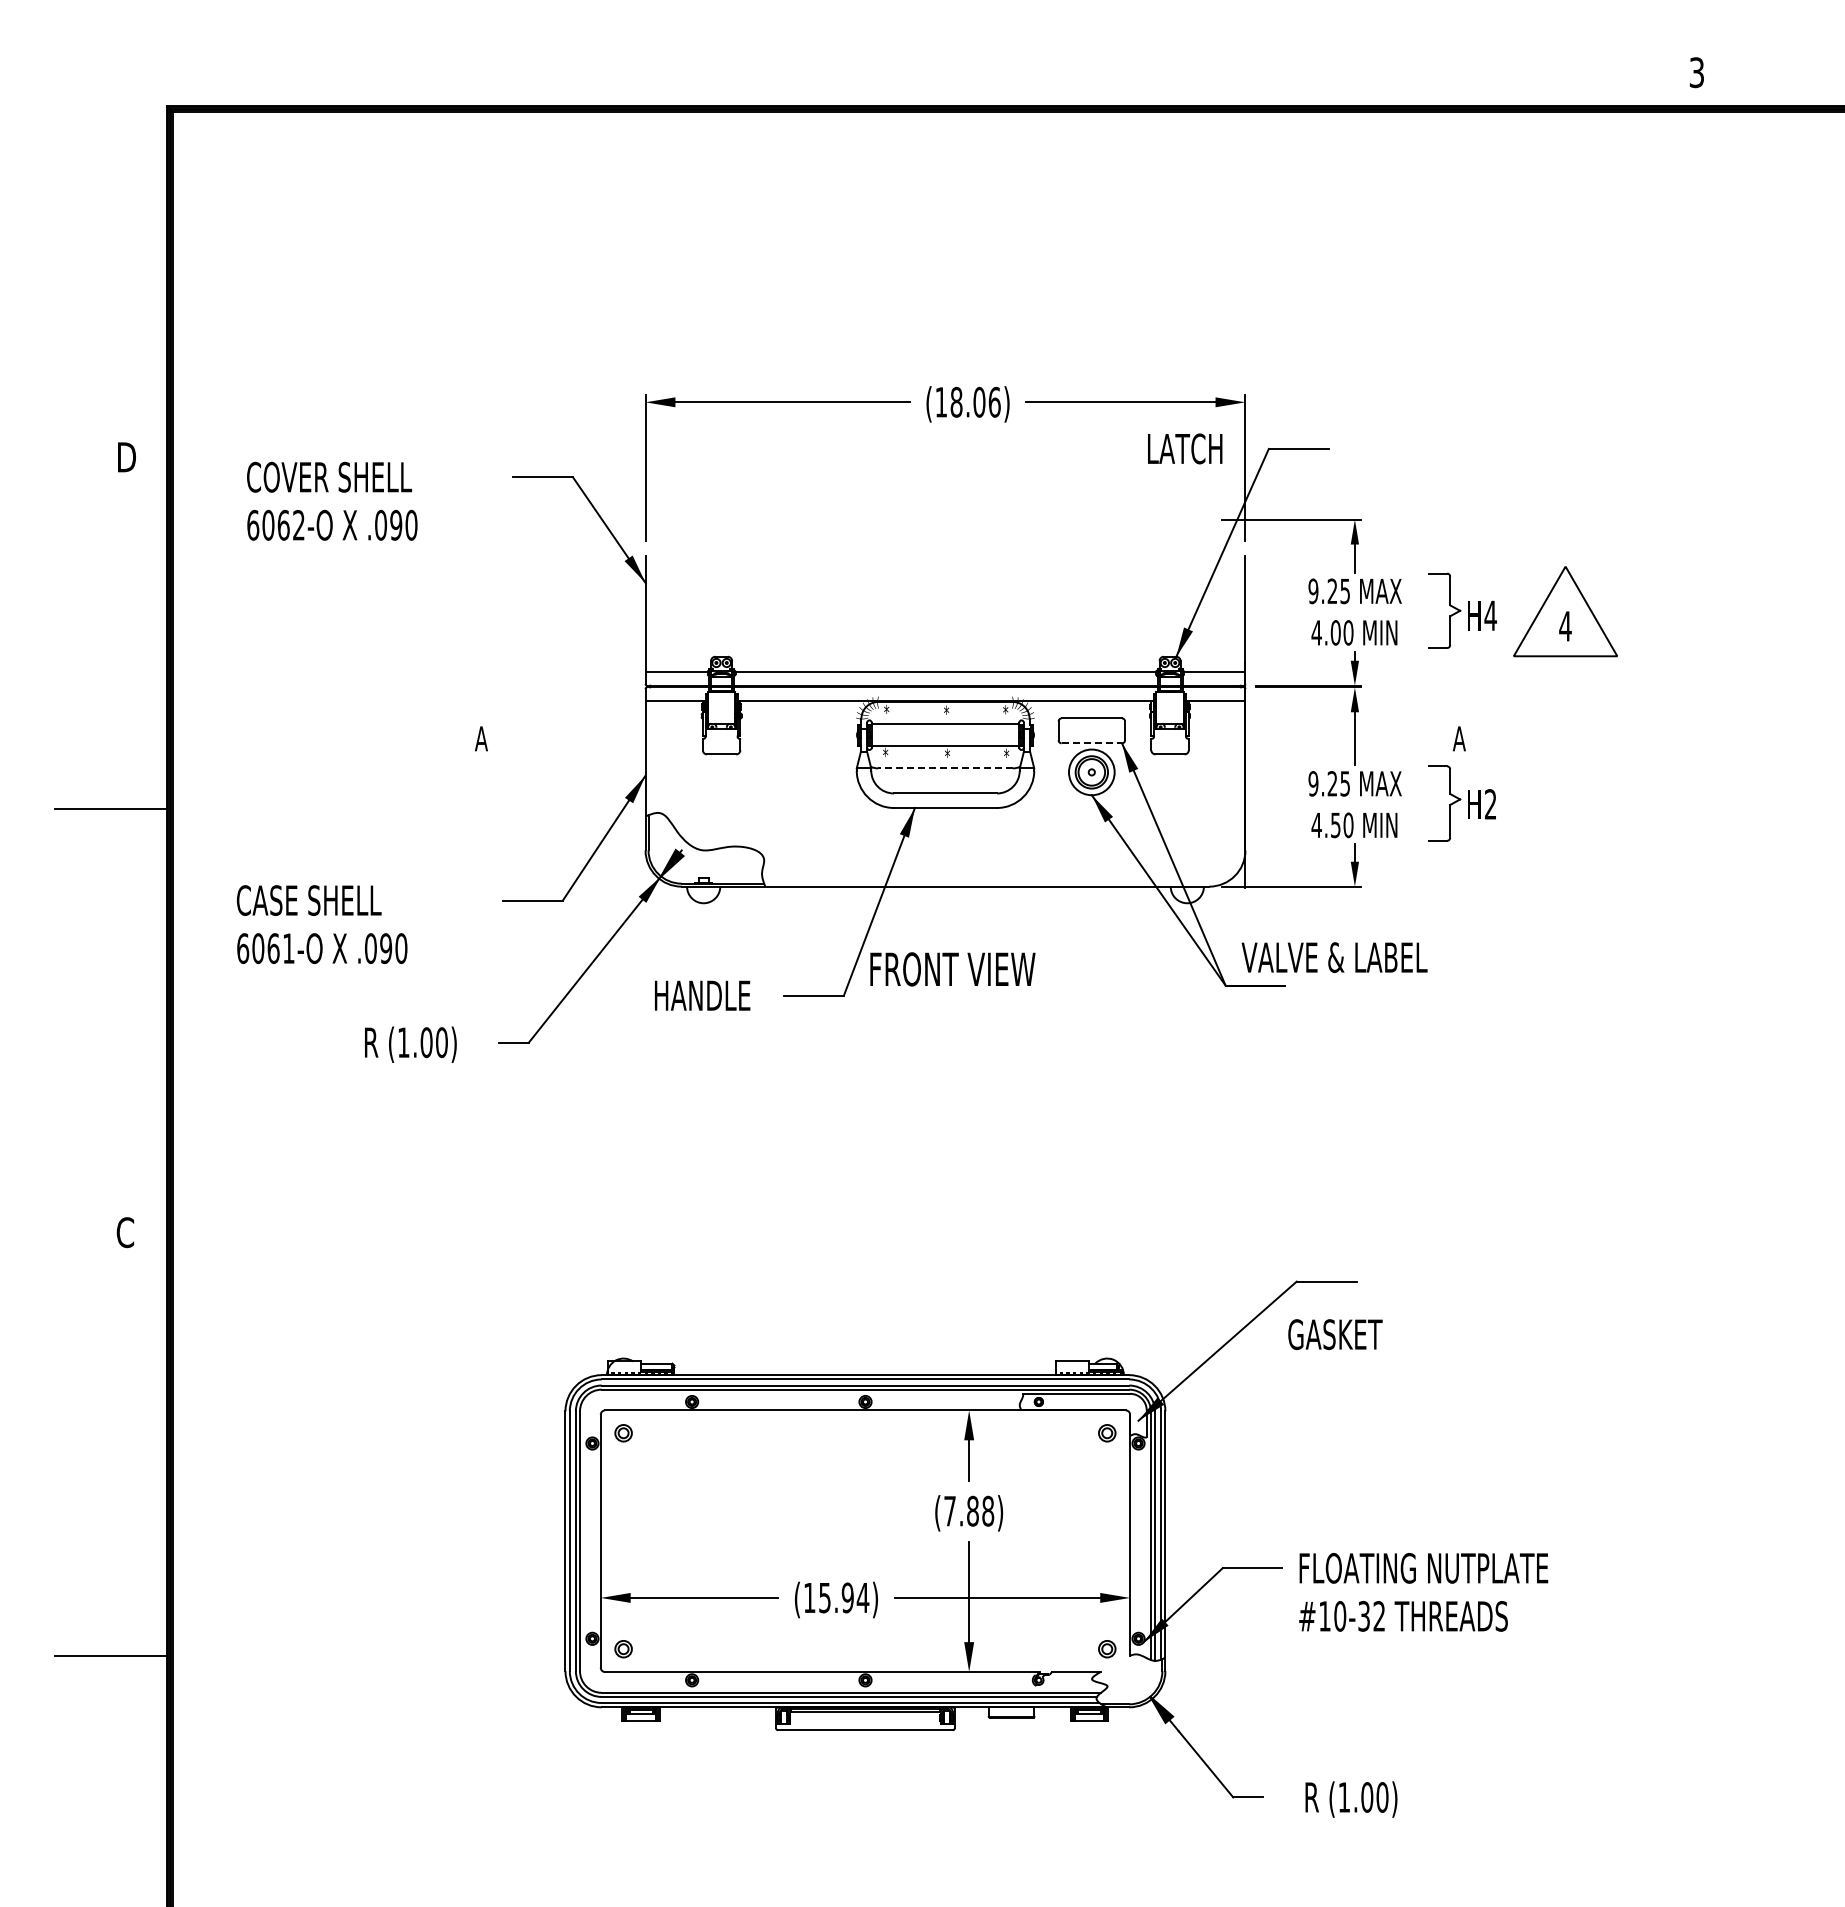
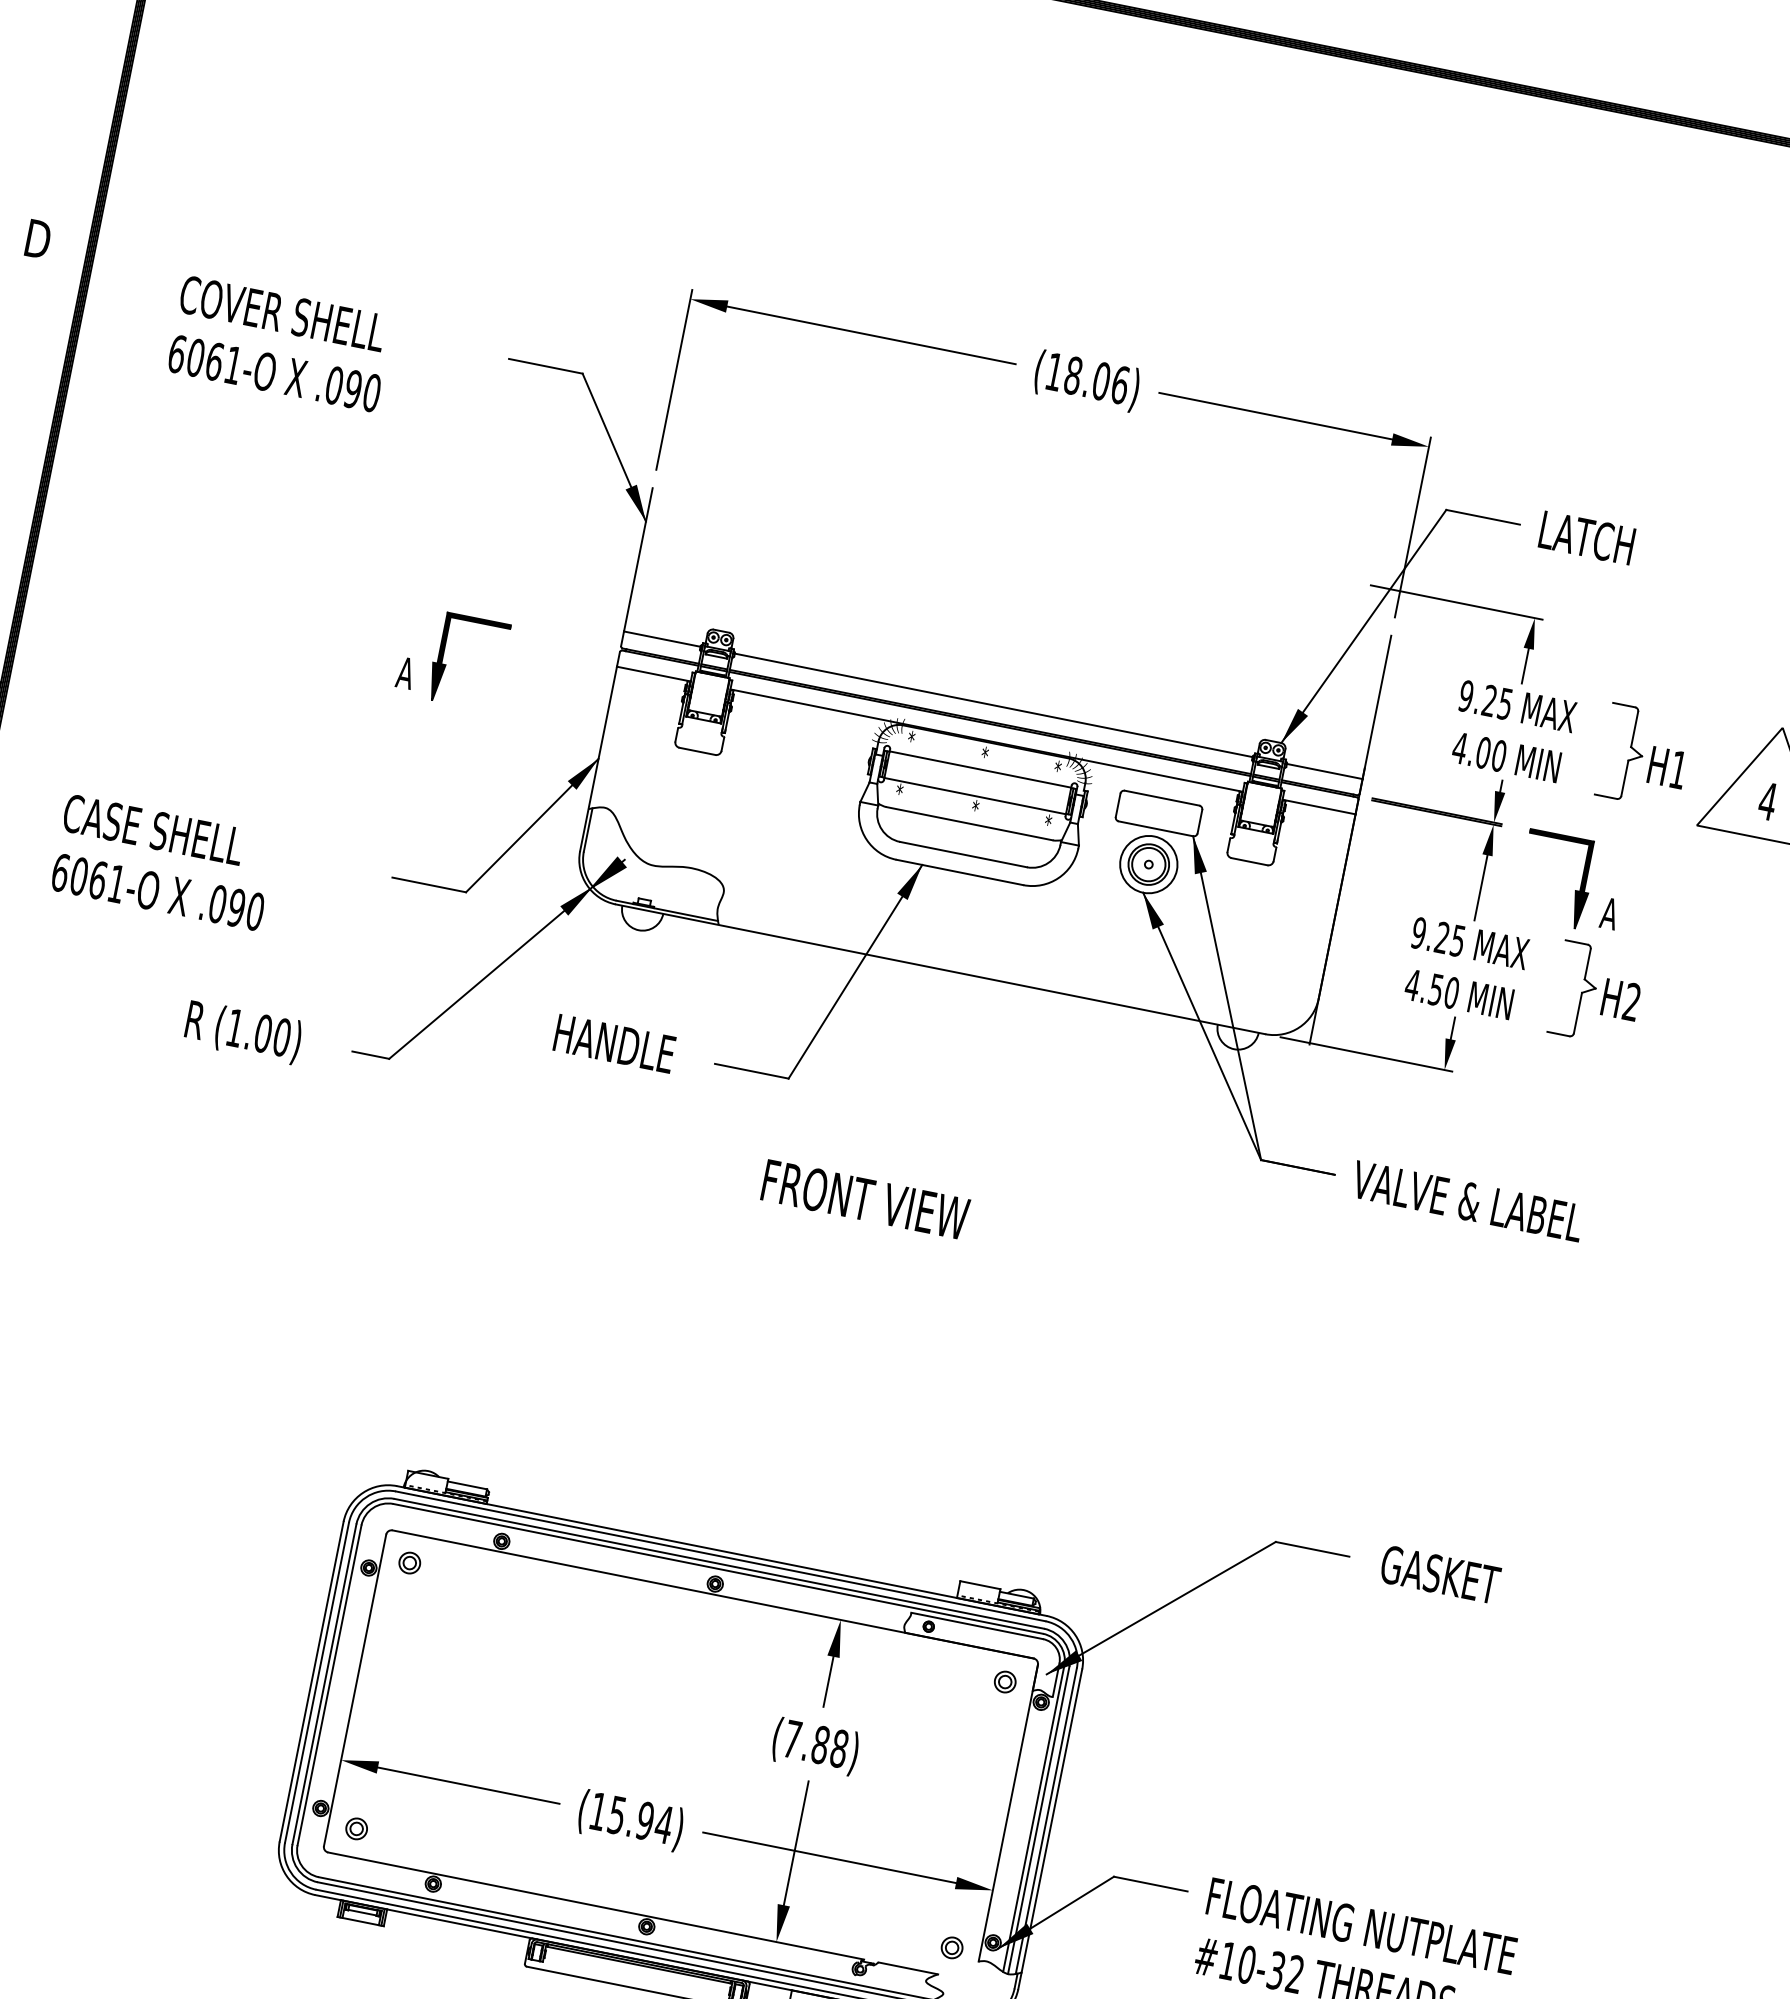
text: (1185, 448) -> (1587, 537), moved
text: (298, 524) -> (233, 364), 6062-O -> 6061-O
text: (1490, 615) -> (1678, 769), 4 -> 1
part: (512, 725) -> (447, 664), added
part: (1428, 725) -> (1574, 889), added
line: (1092, 743) -> (1156, 829), dashed -> solid
line: (945, 768) -> (969, 823), dashed -> solid
text: (1334, 957) -> (1467, 1201), moved
text: (952, 969) -> (865, 1199), moved
text: (1335, 1334) -> (1440, 1574), moved

